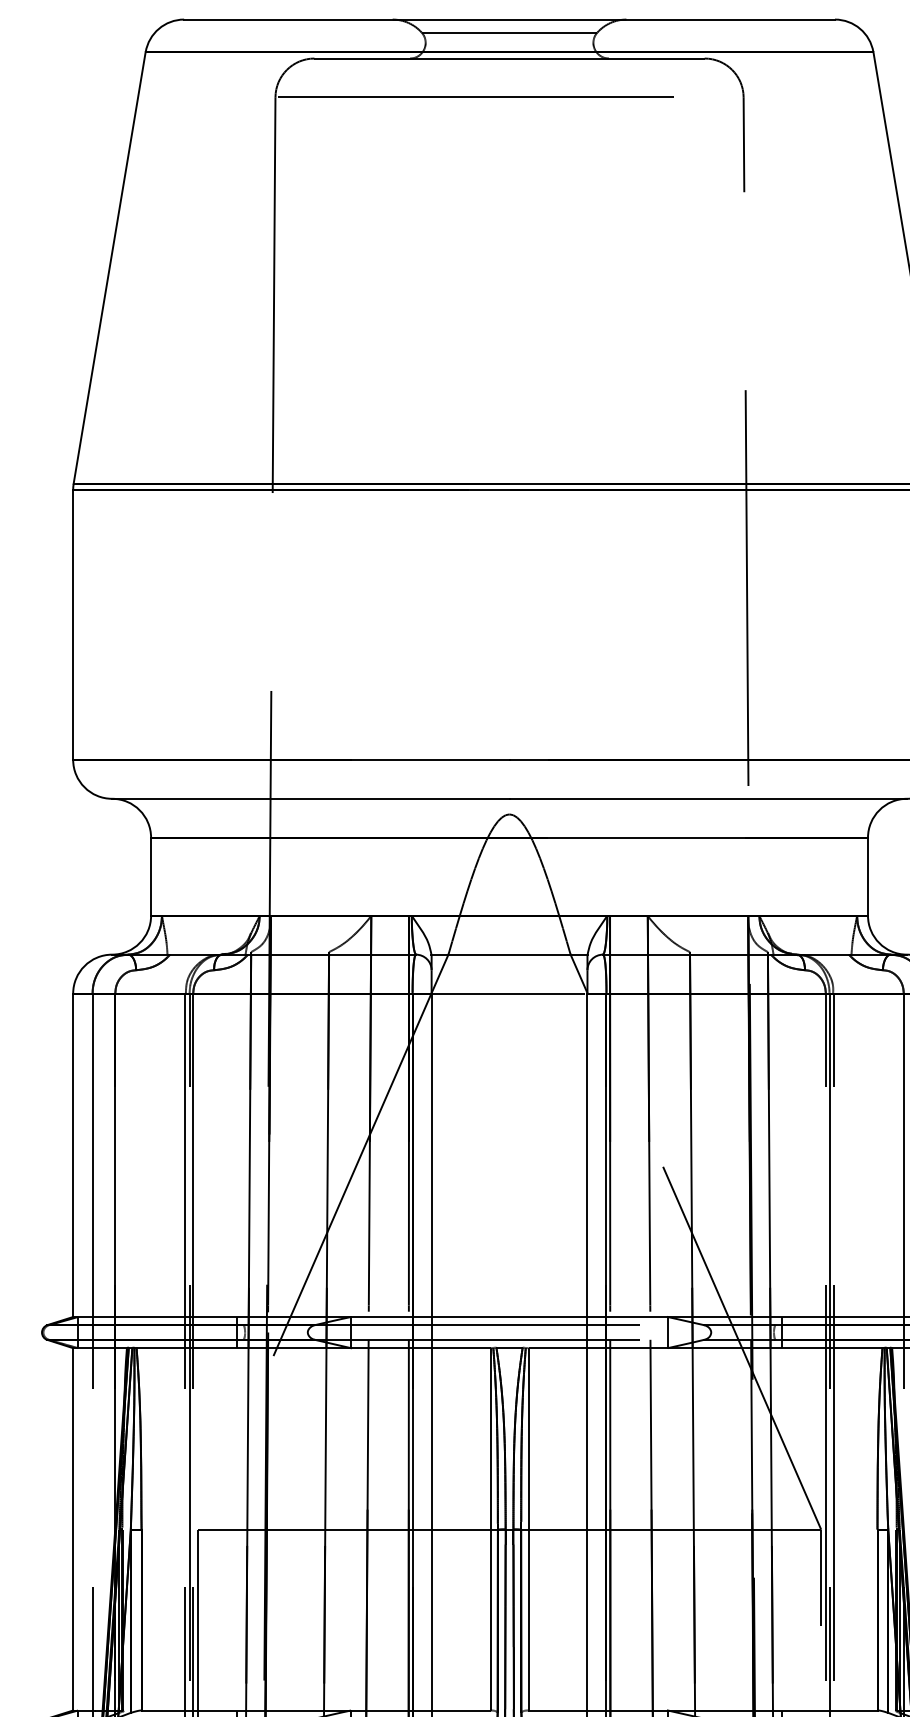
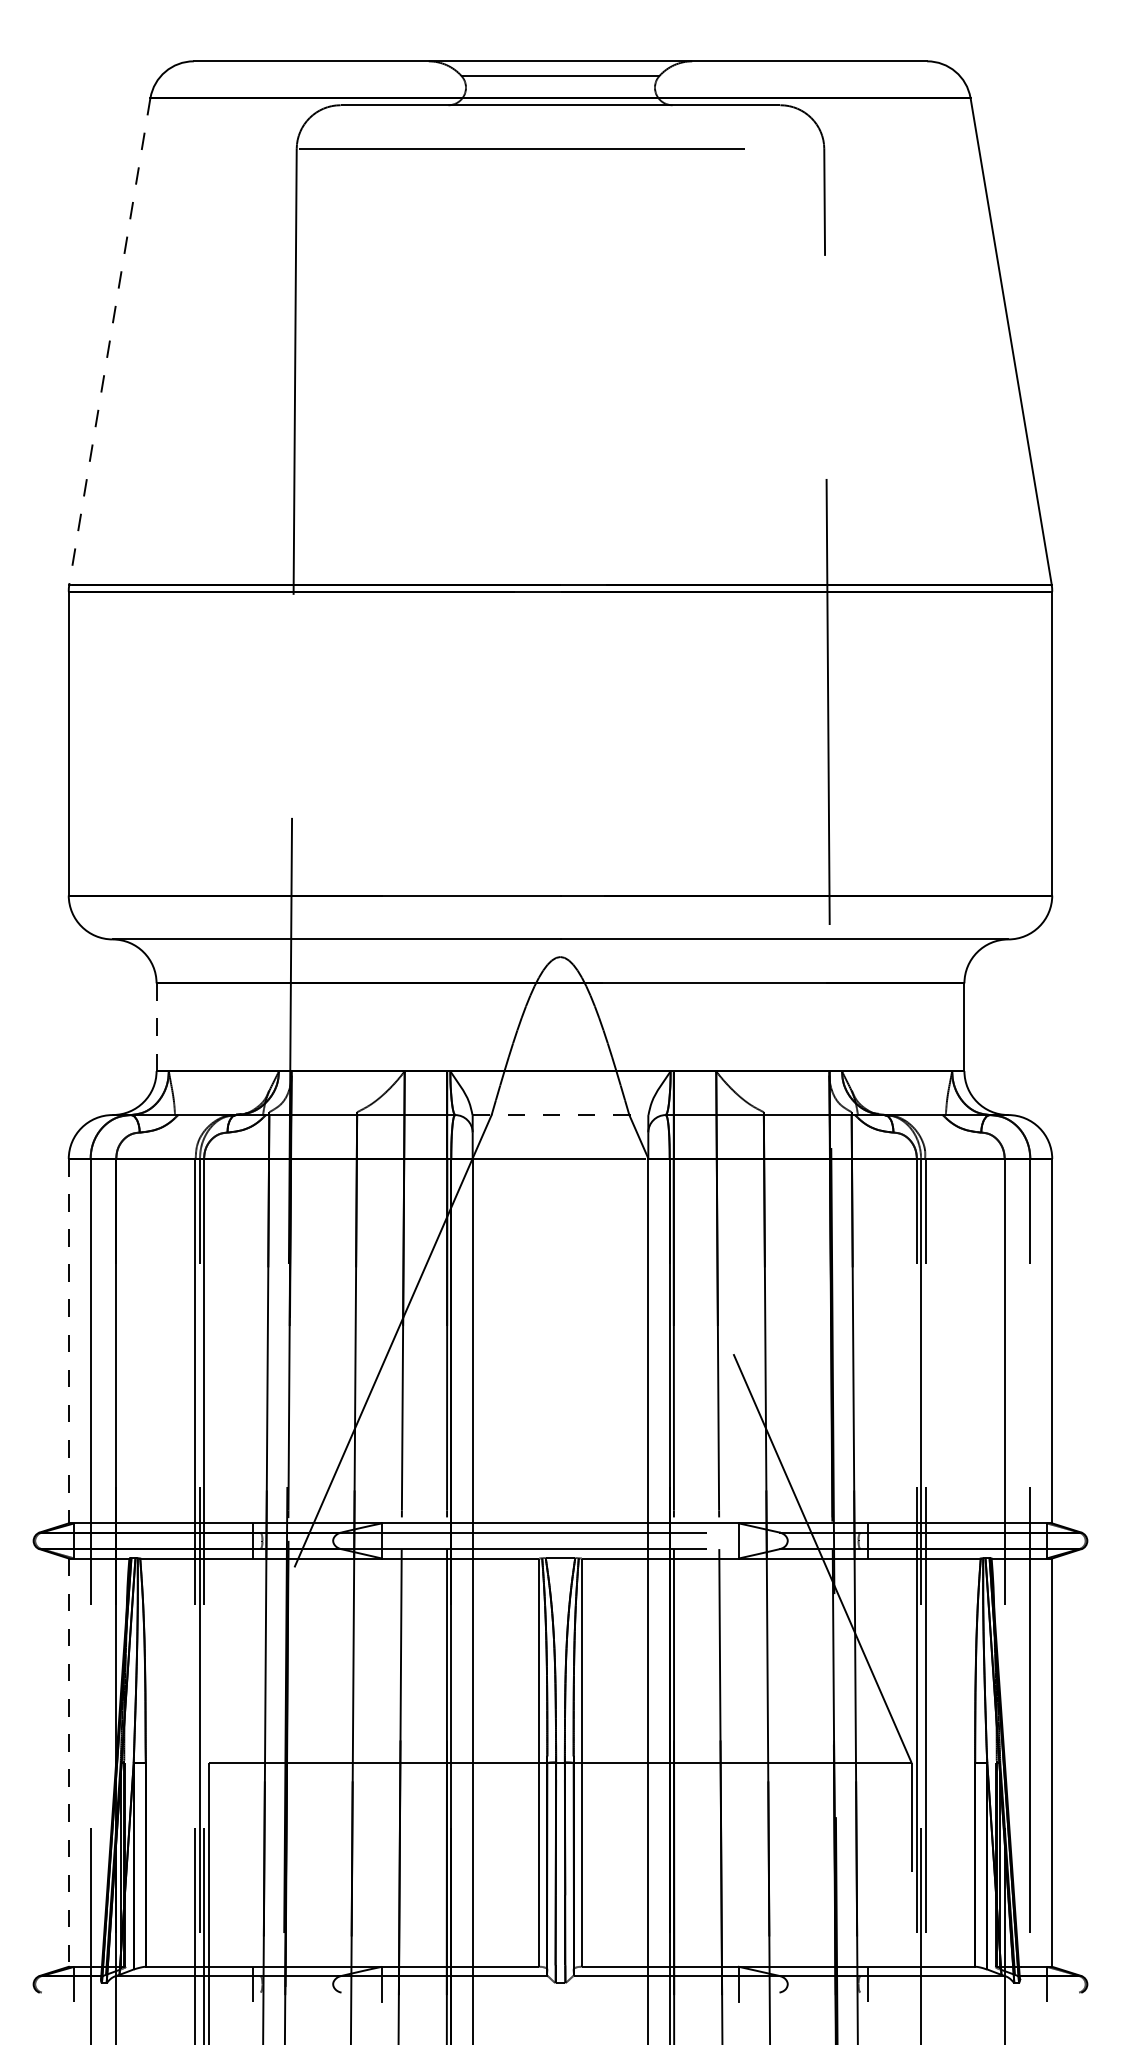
line: (109, 268) -> (109, 341), solid -> dashed
line: (151, 876) -> (156, 1027), solid -> dashed
line: (509, 955) -> (560, 1115), solid -> dashed
line: (72, 1155) -> (68, 1341), solid -> dashed
line: (72, 1530) -> (68, 1763), solid -> dashed

